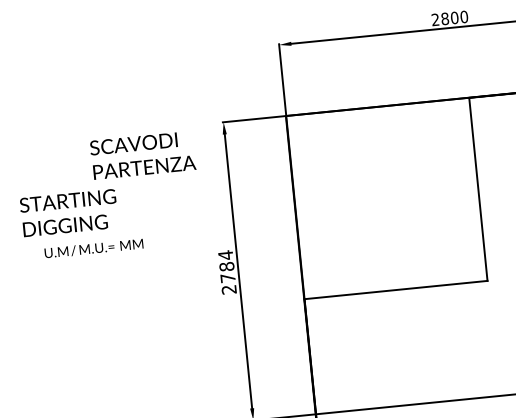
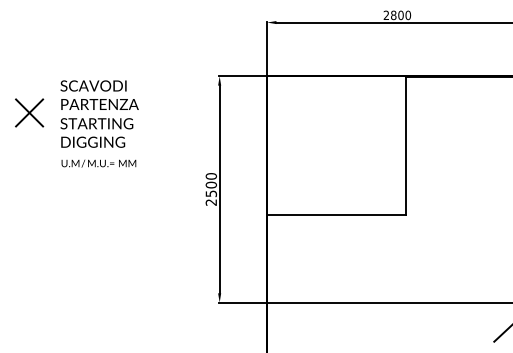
text: (142, 154) -> (99, 94), moved
text: (93, 248) -> (98, 163), moved
text: (227, 265) -> (211, 184), 2784 -> 2500

